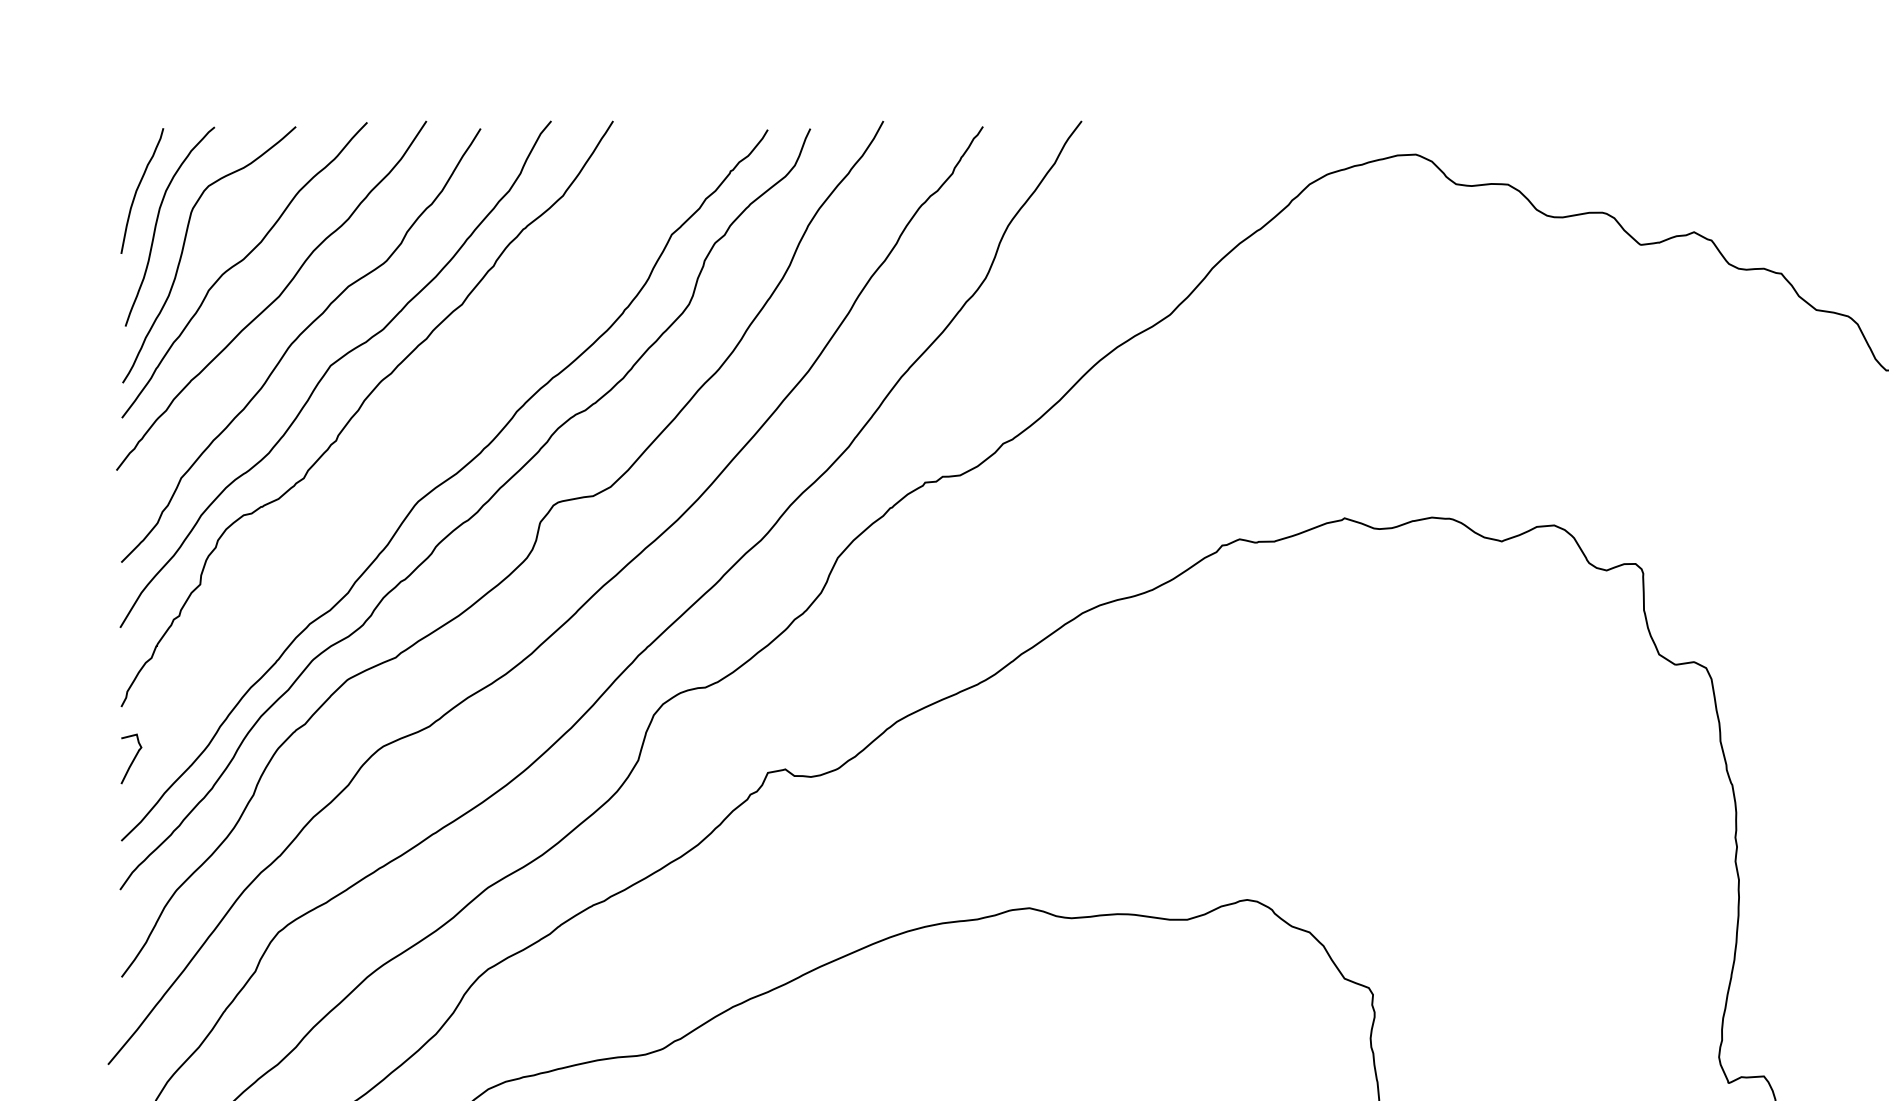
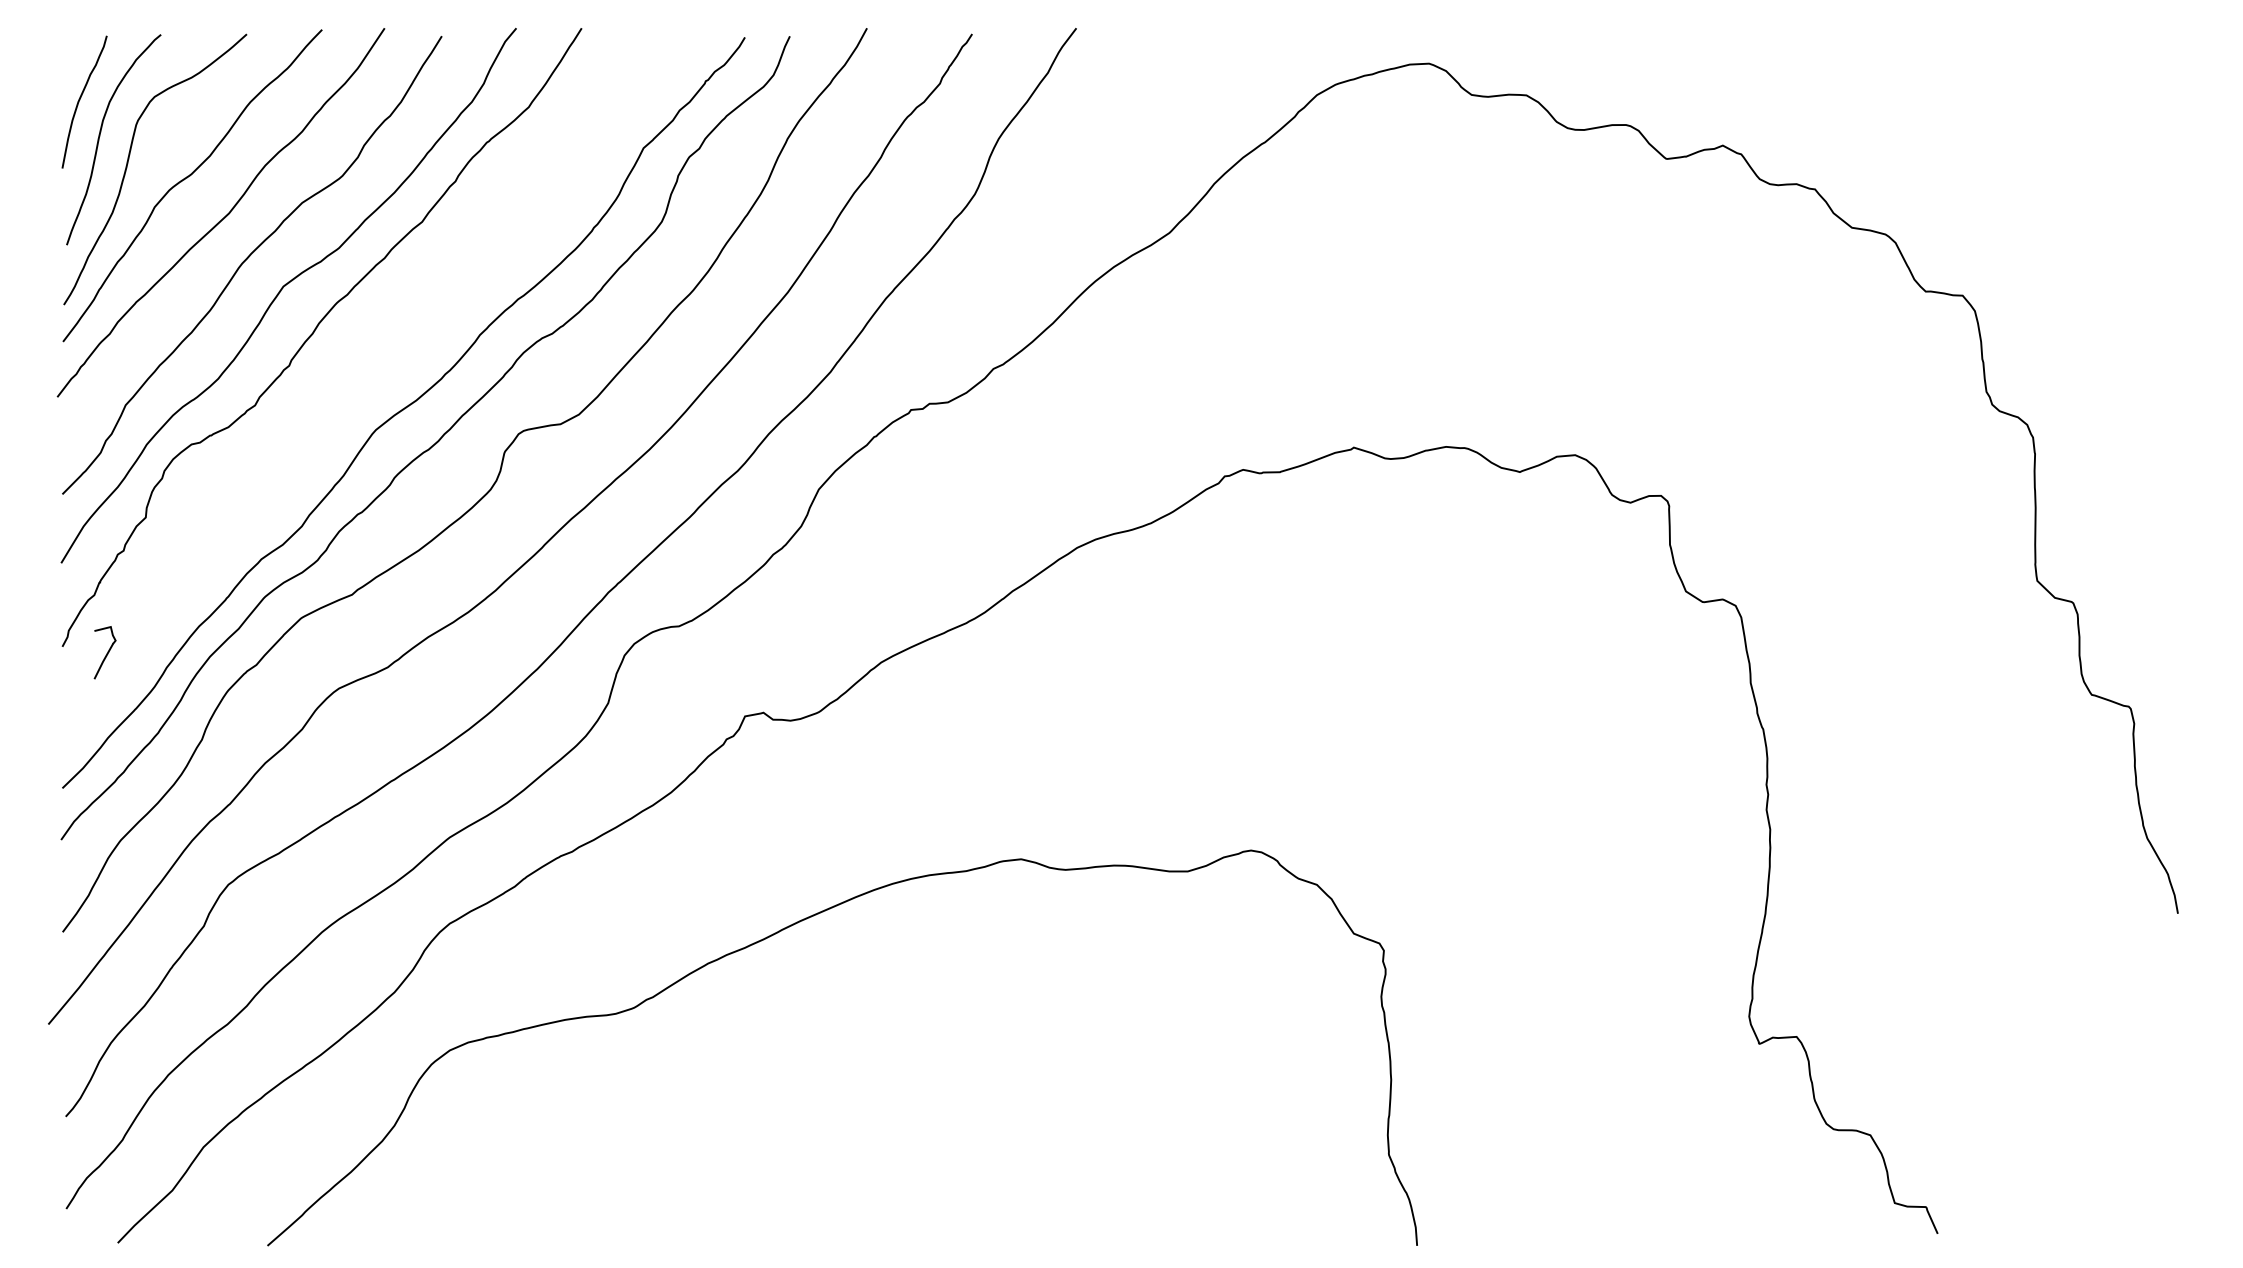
curve: (132, 759) -> (106, 653), moved

